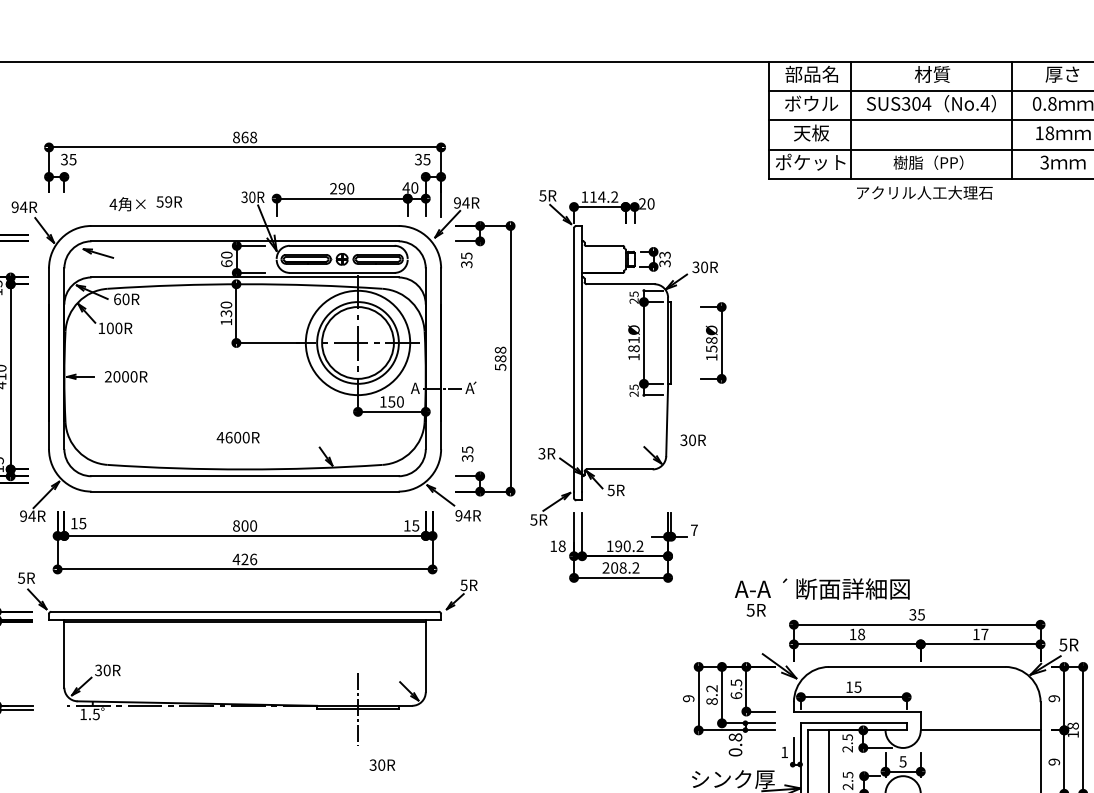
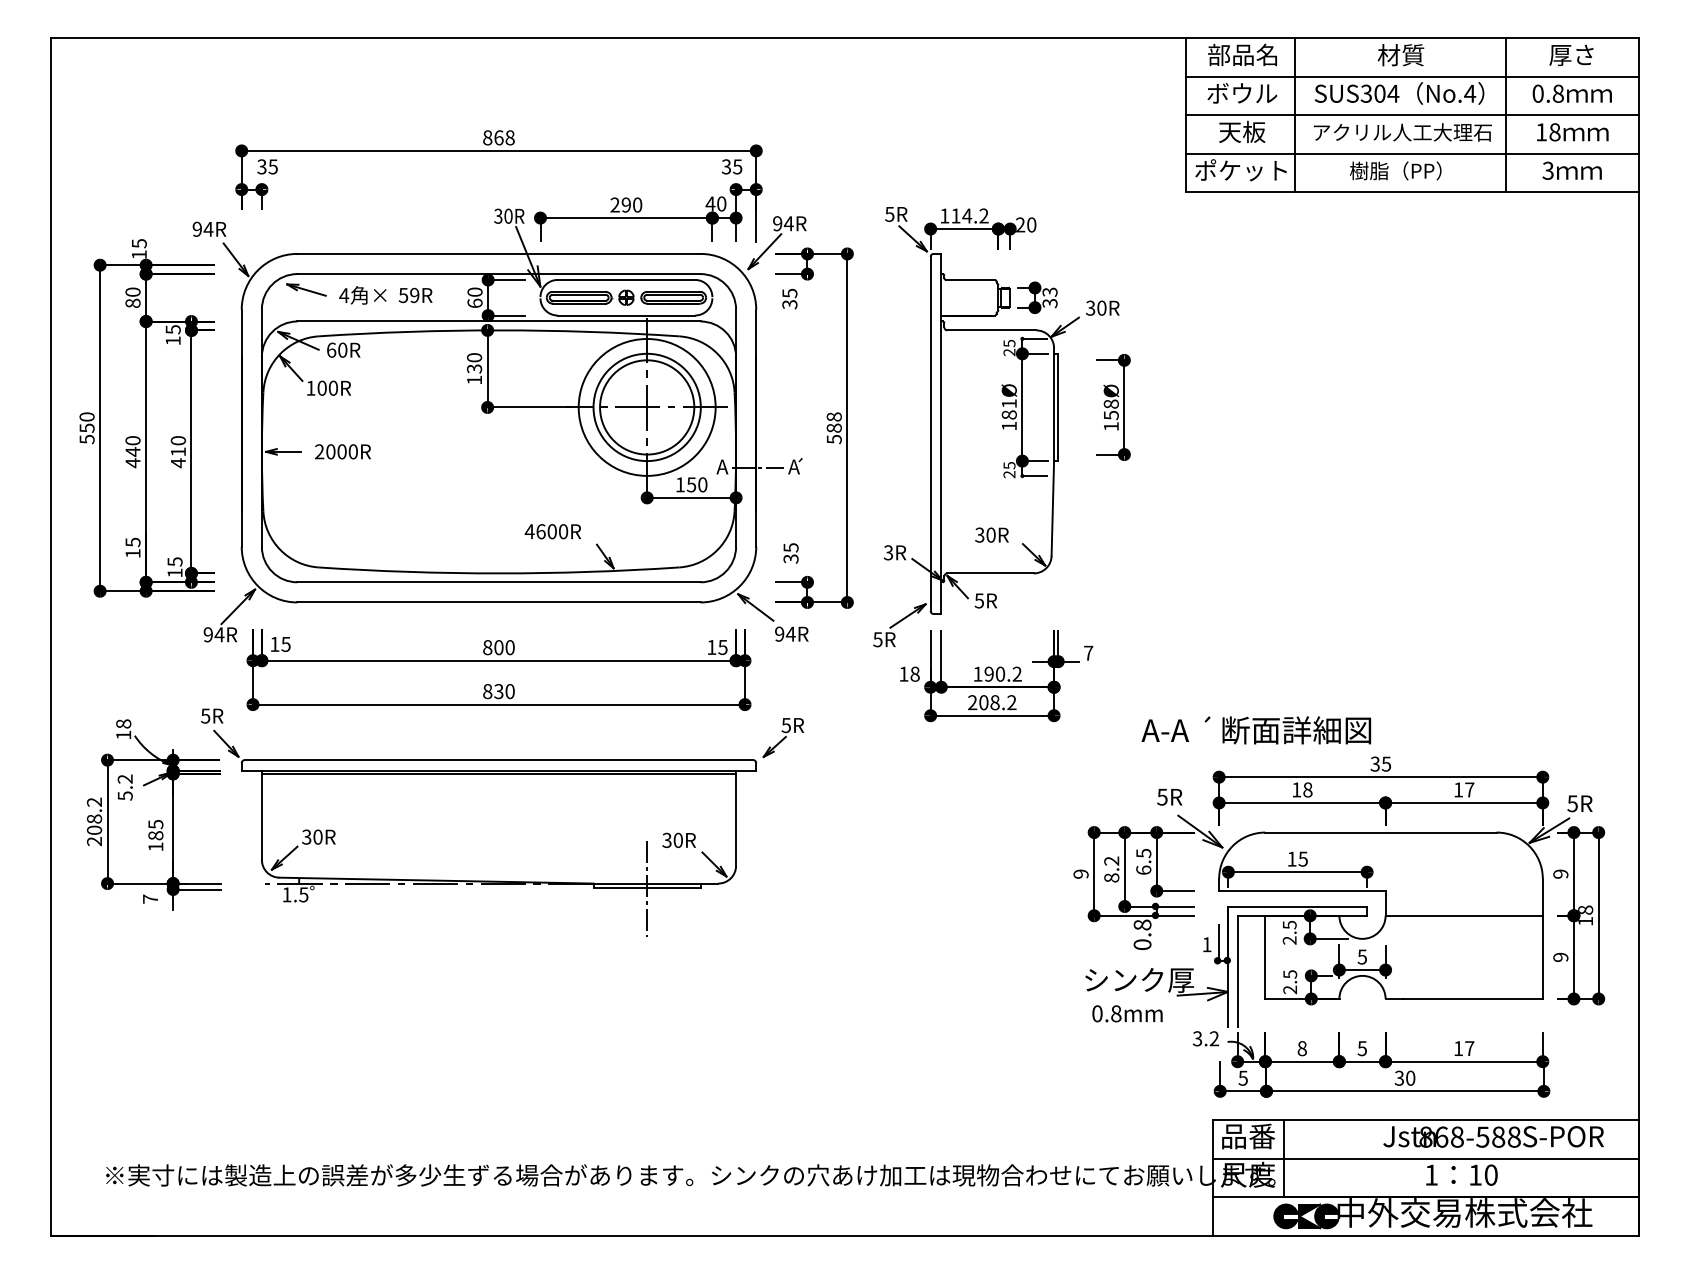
text: (924, 192) -> (1402, 132), moved
text: (169, 202) -> (415, 295), moved
text: (127, 204) -> (362, 295), moved
text: (237, 437) -> (552, 531), moved
text: (692, 439) -> (991, 534), moved
text: (244, 559) -> (498, 691), 426 -> 830
text: (756, 610) -> (1169, 797), moved
text: (381, 764) -> (678, 839), moved

